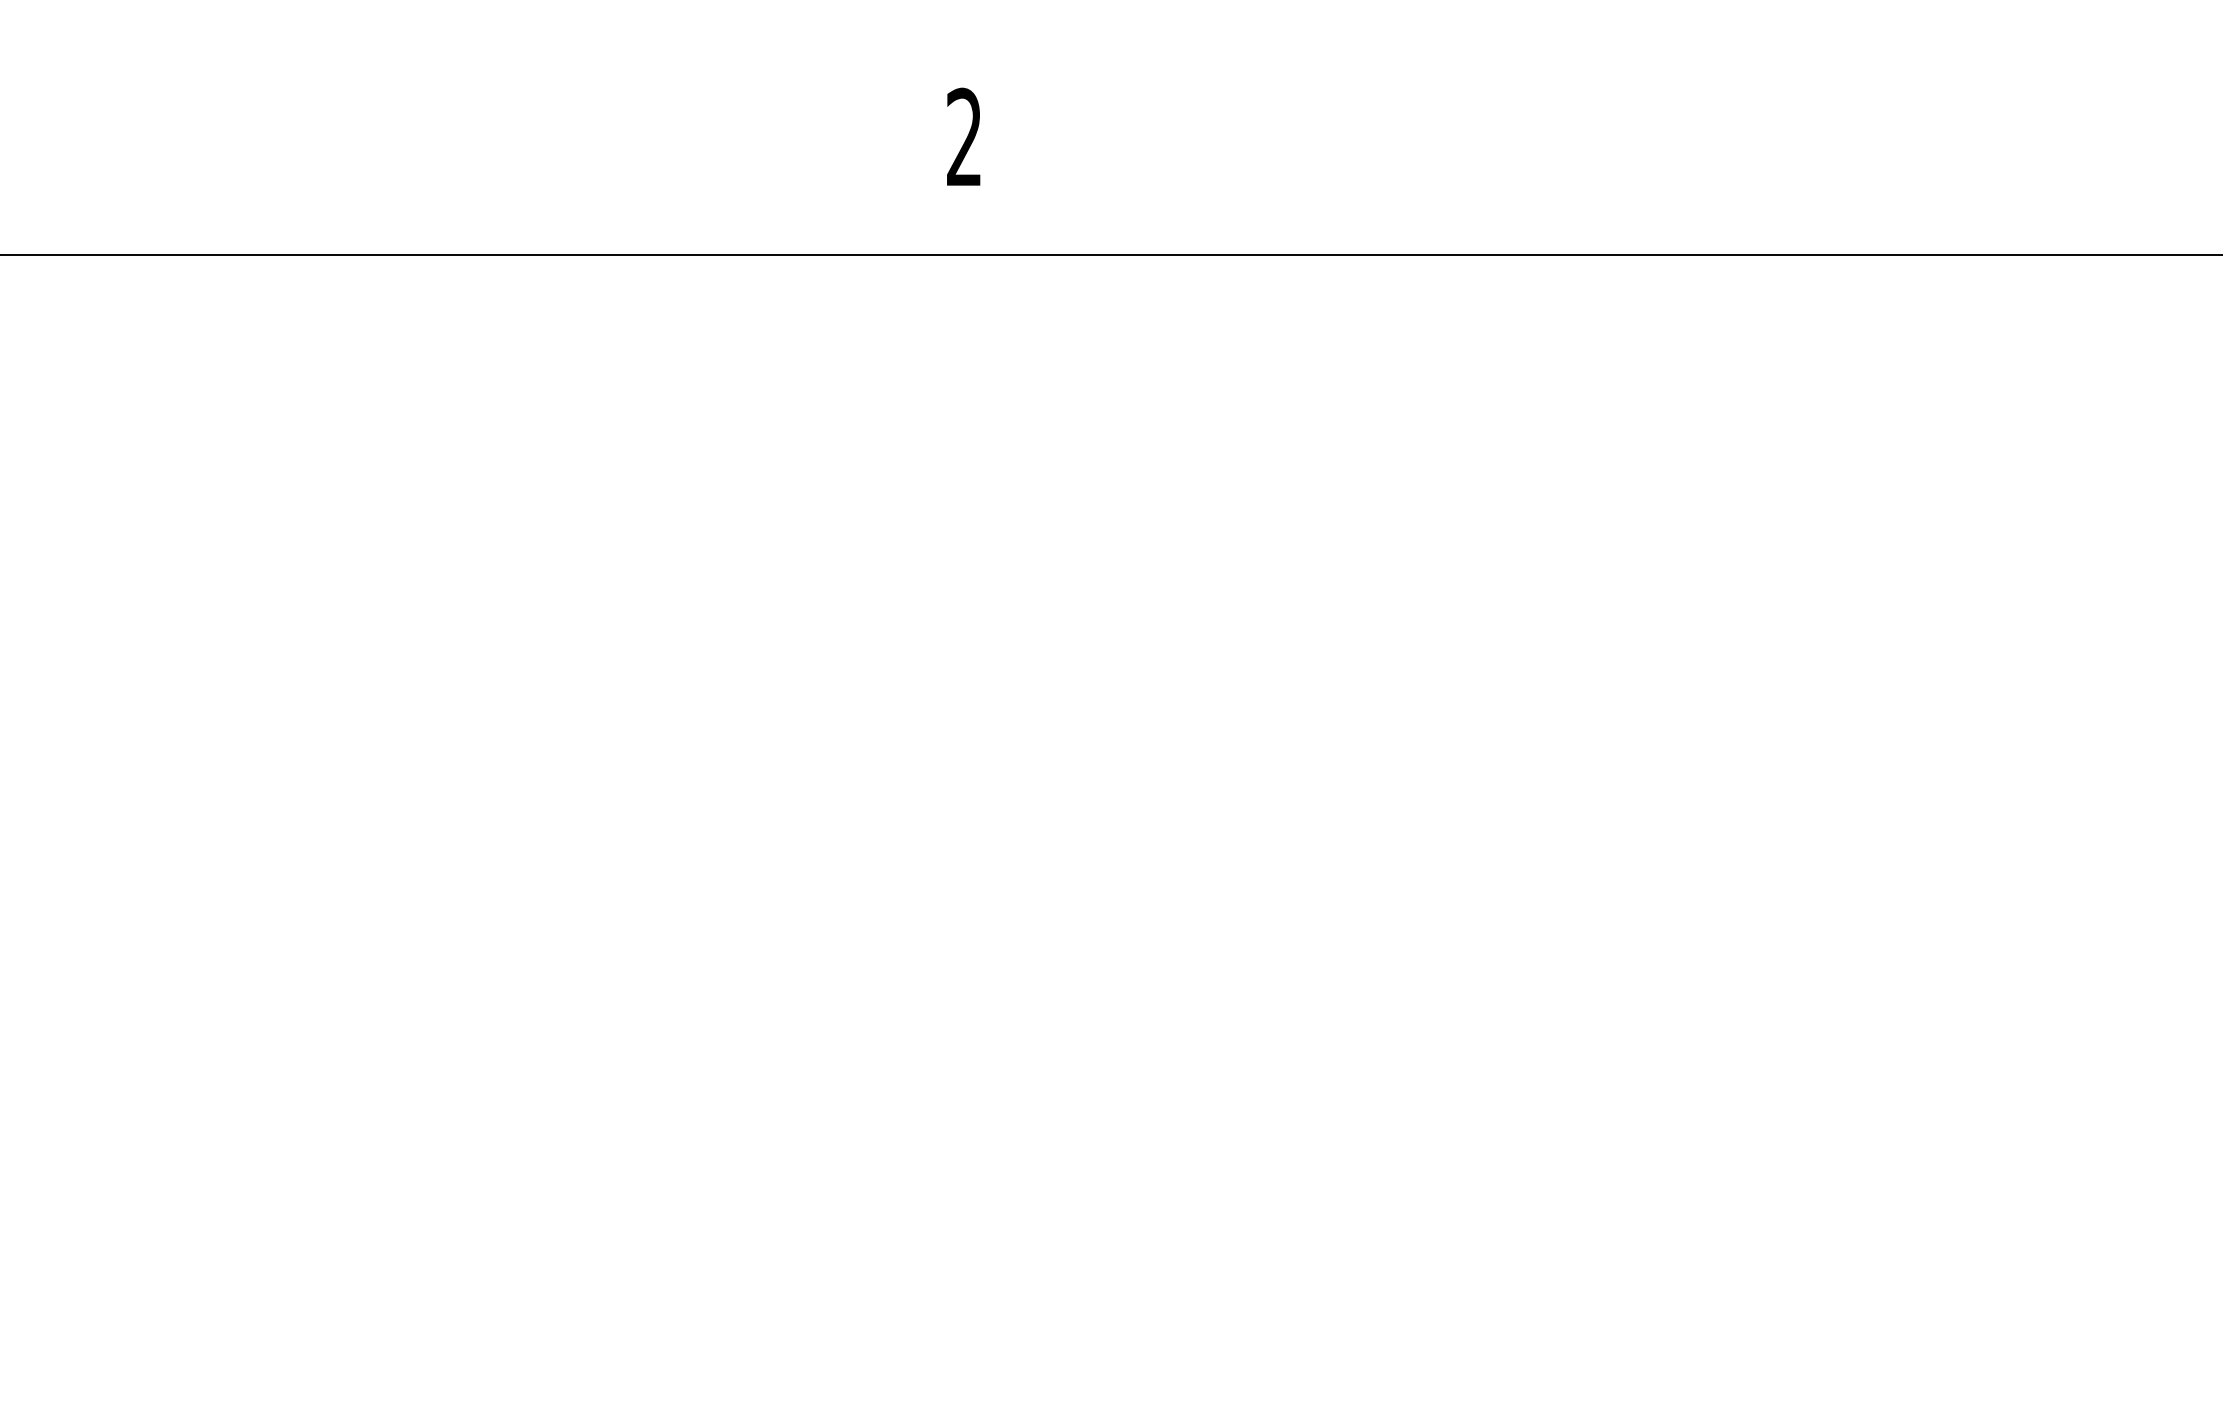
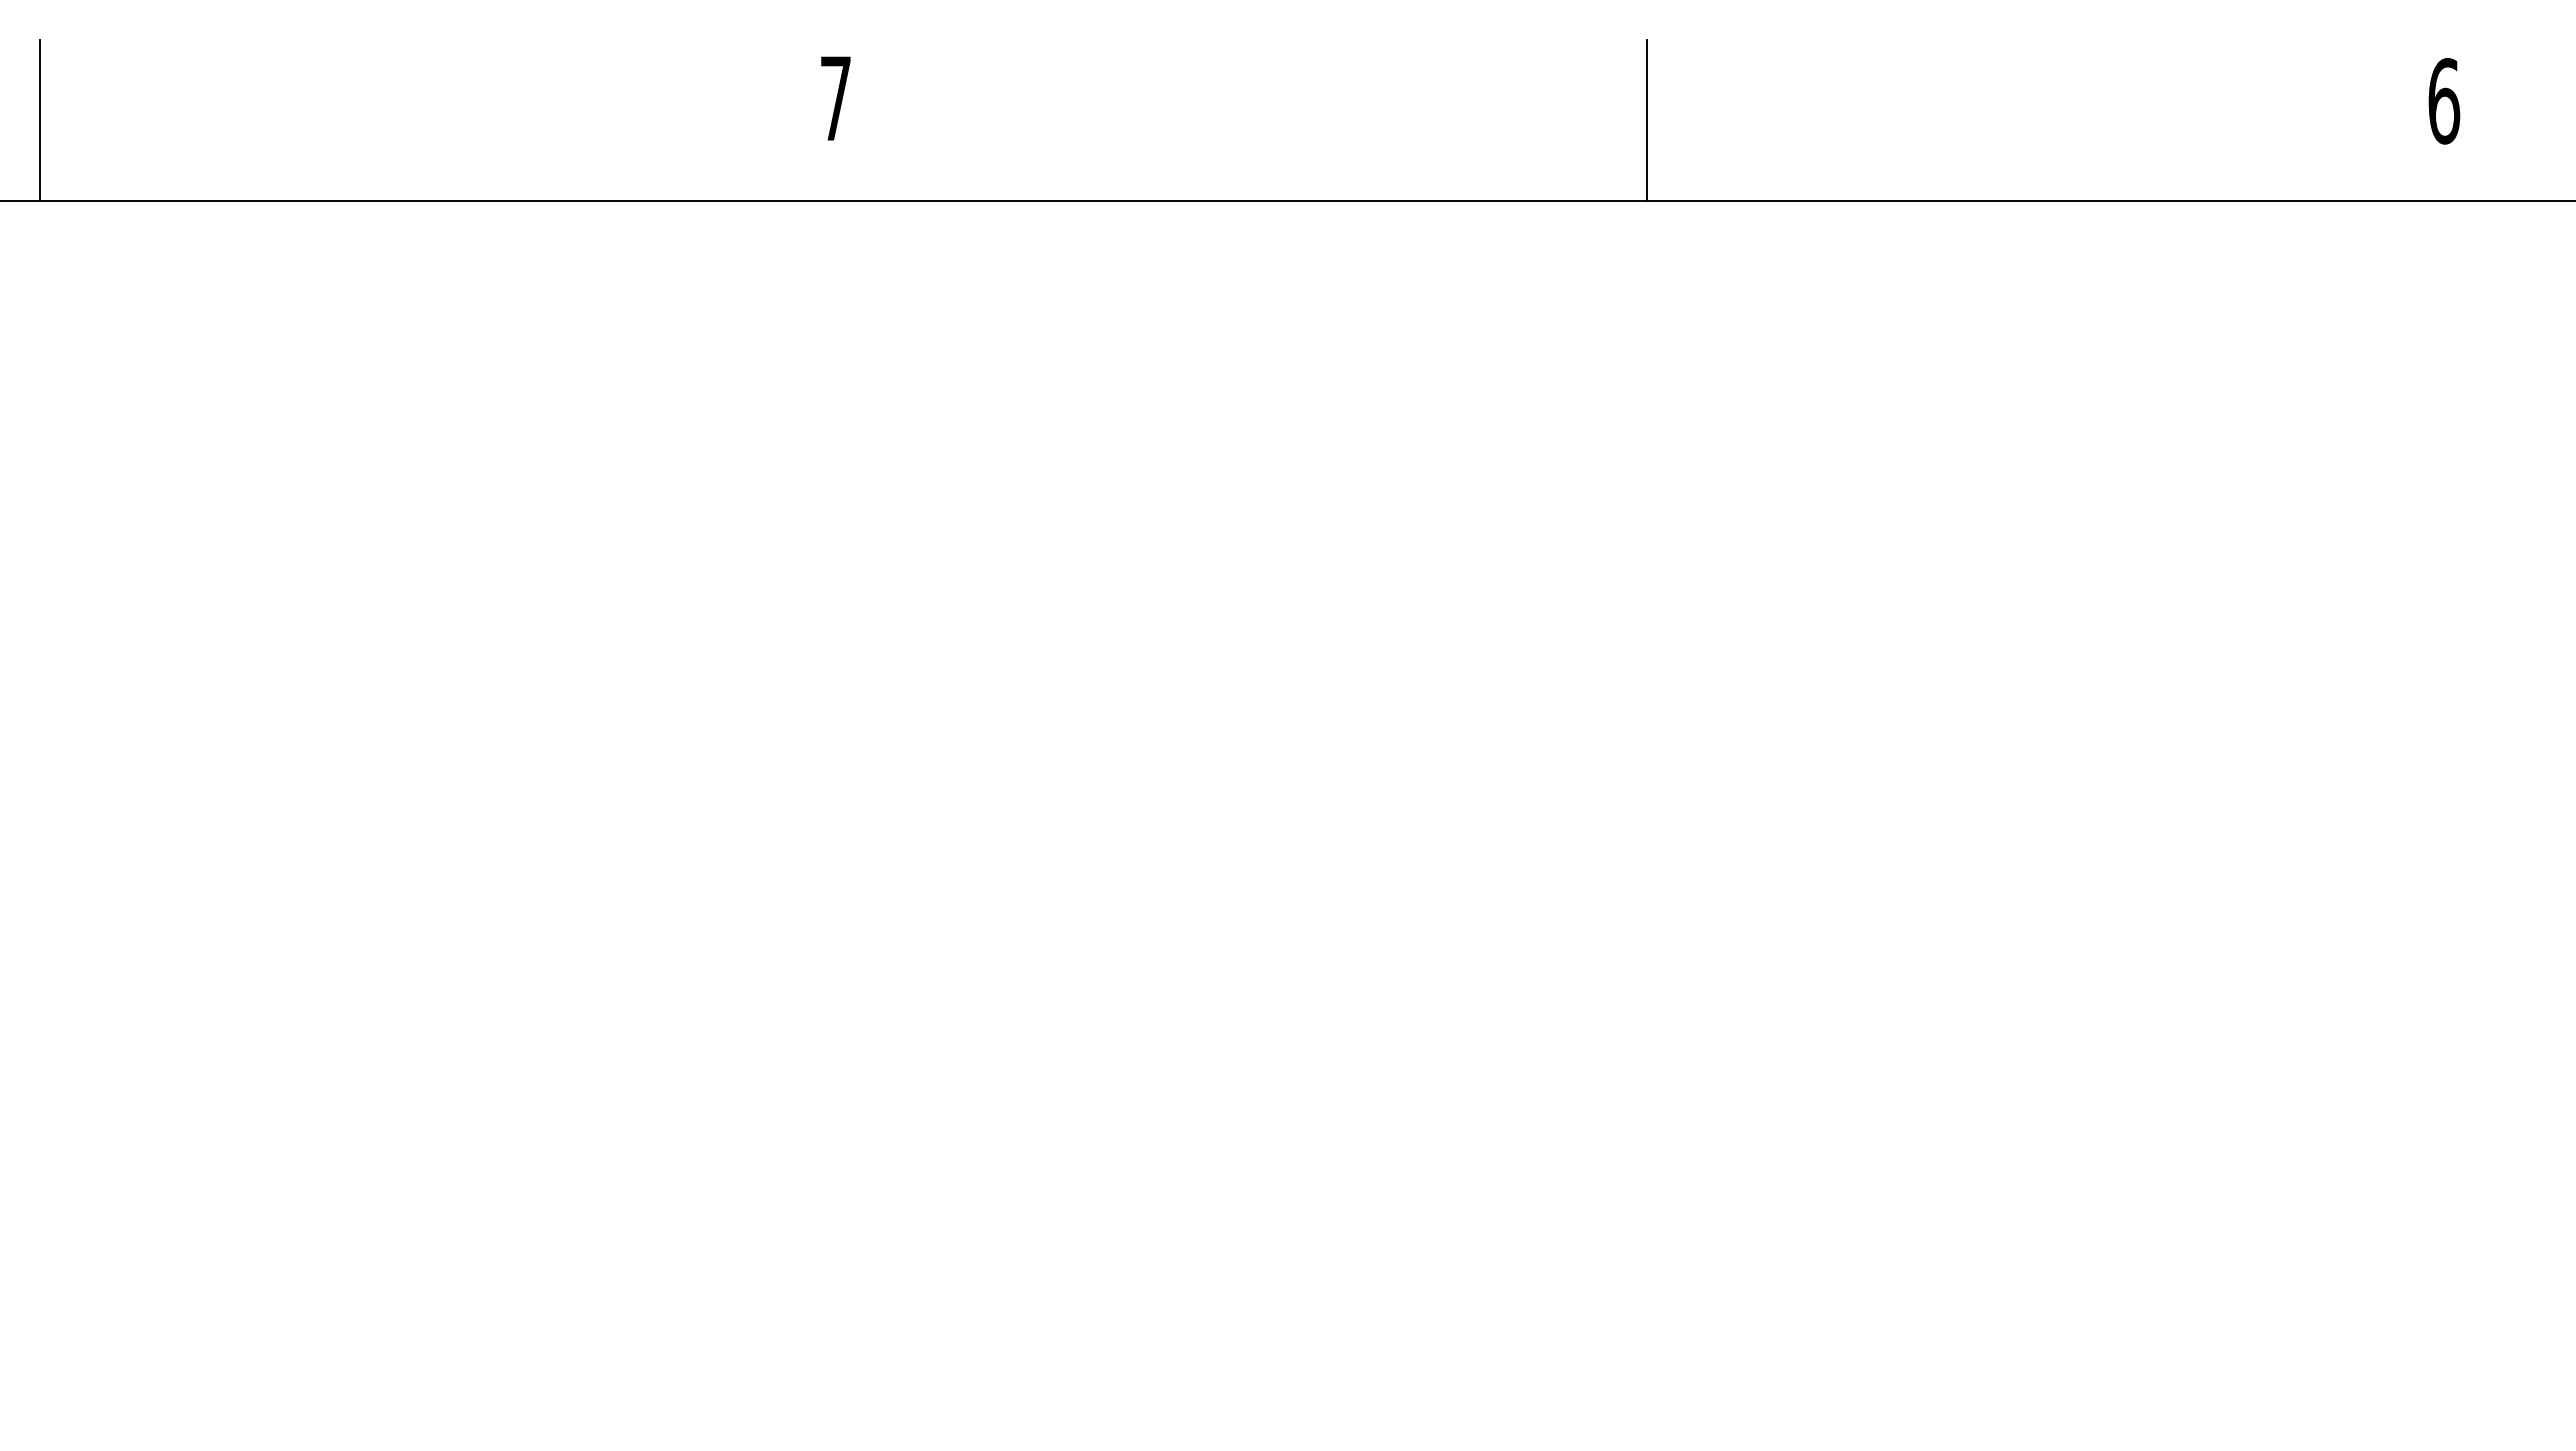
text: (964, 136) -> (835, 97), 2 -> 7
line: (49, 162) -> (39, 120), added
line: (1896, 162) -> (1647, 120), added

